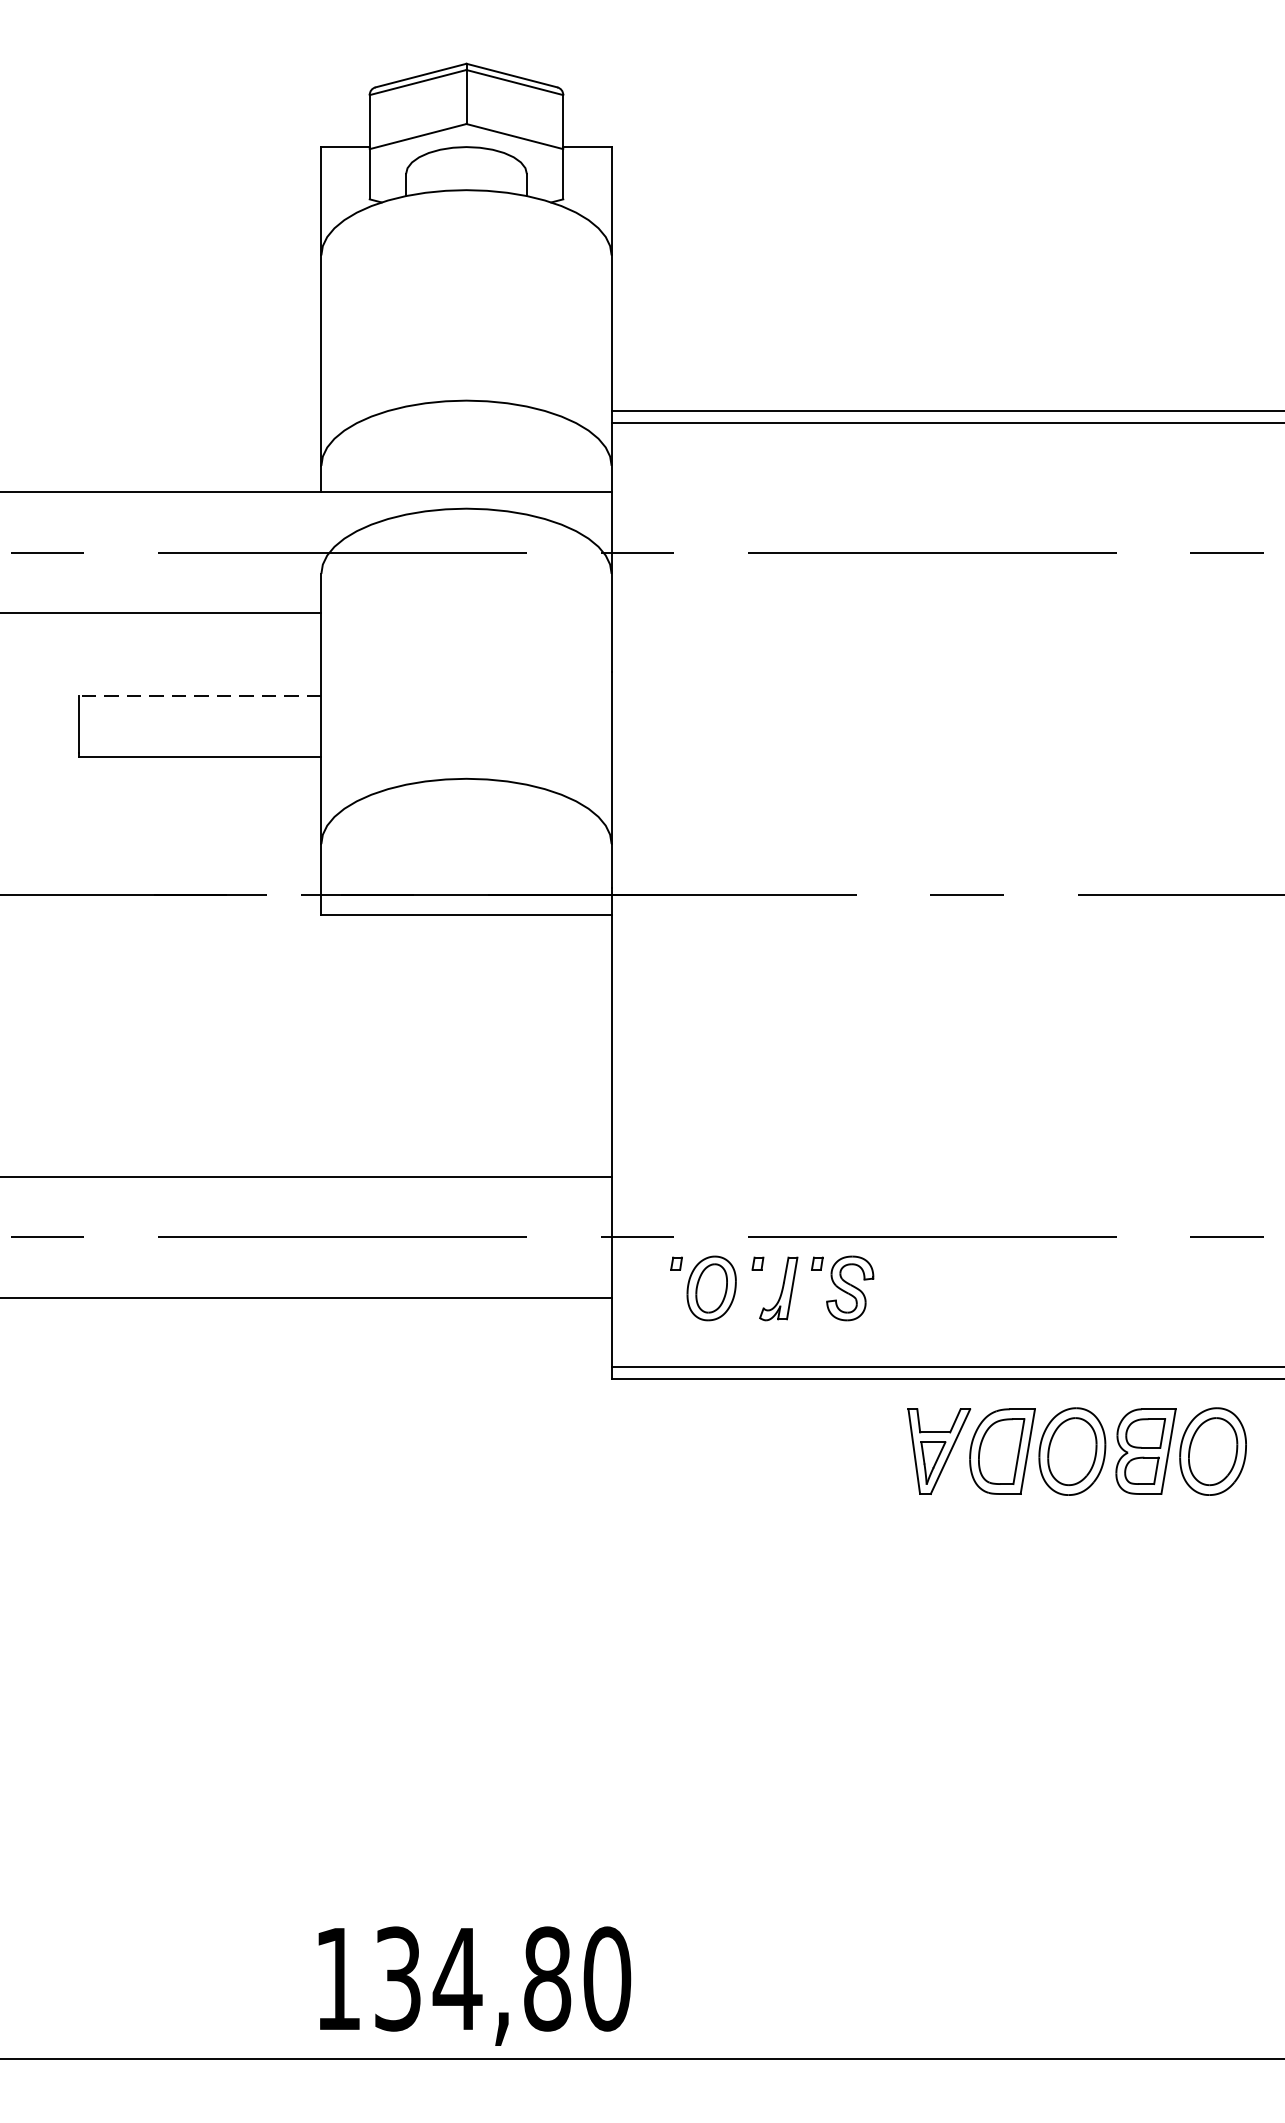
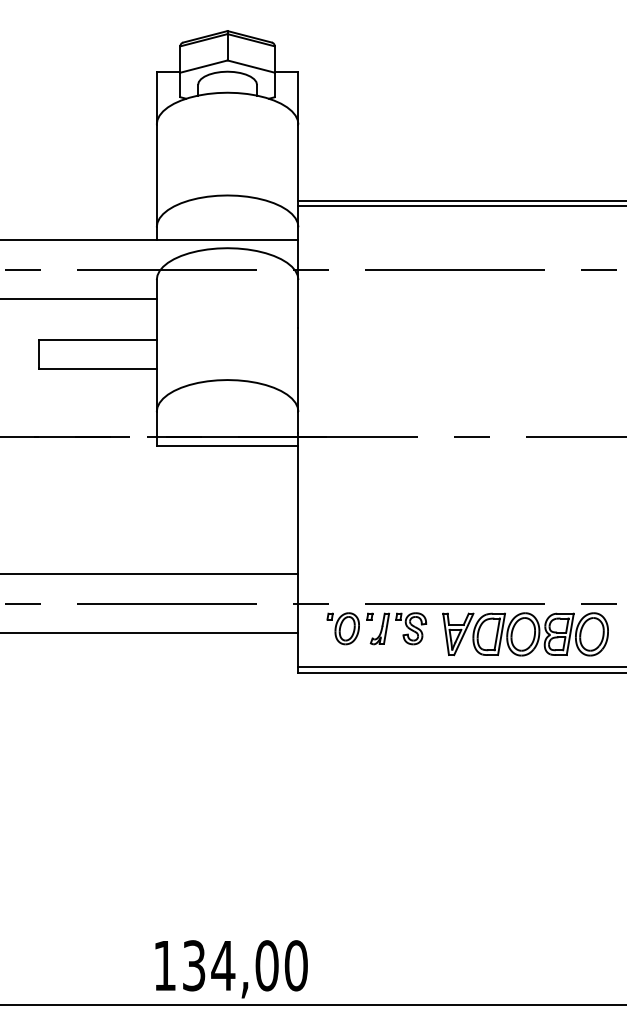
line: (199, 695) -> (97, 339), dashed -> solid
part: (1076, 1451) -> (525, 634), moved
text: (546, 1978) -> (266, 965), 134,80 -> 134,00

